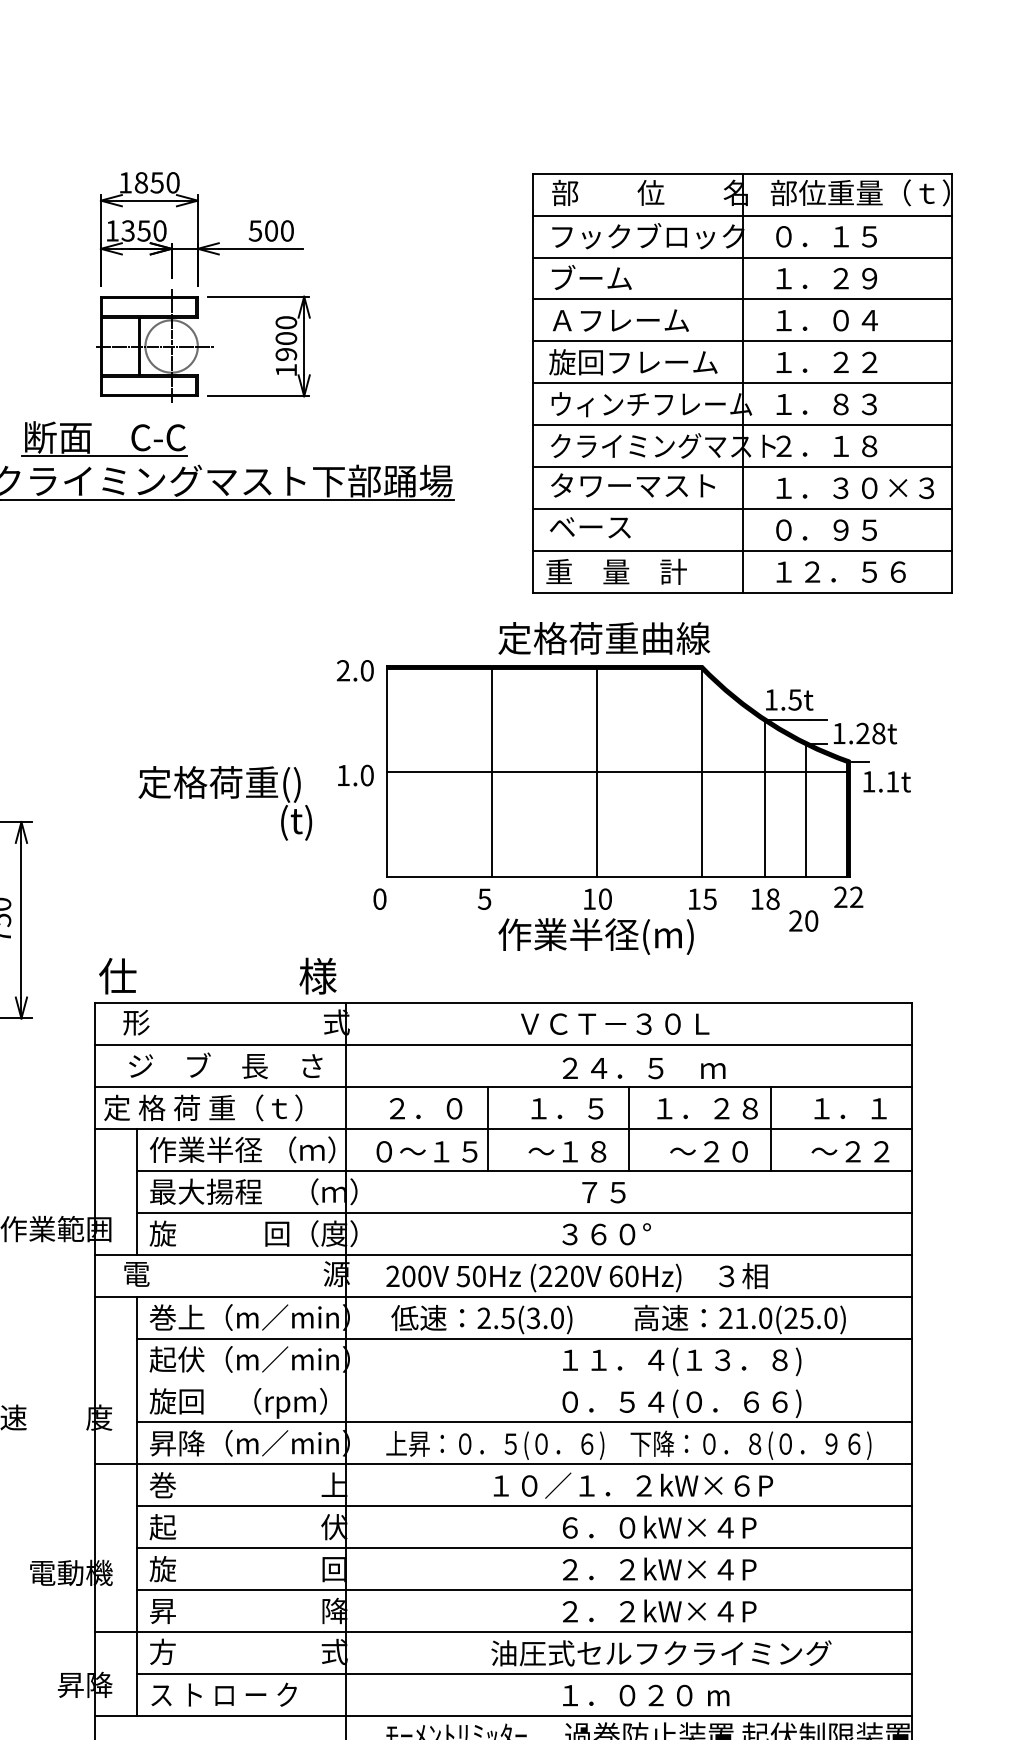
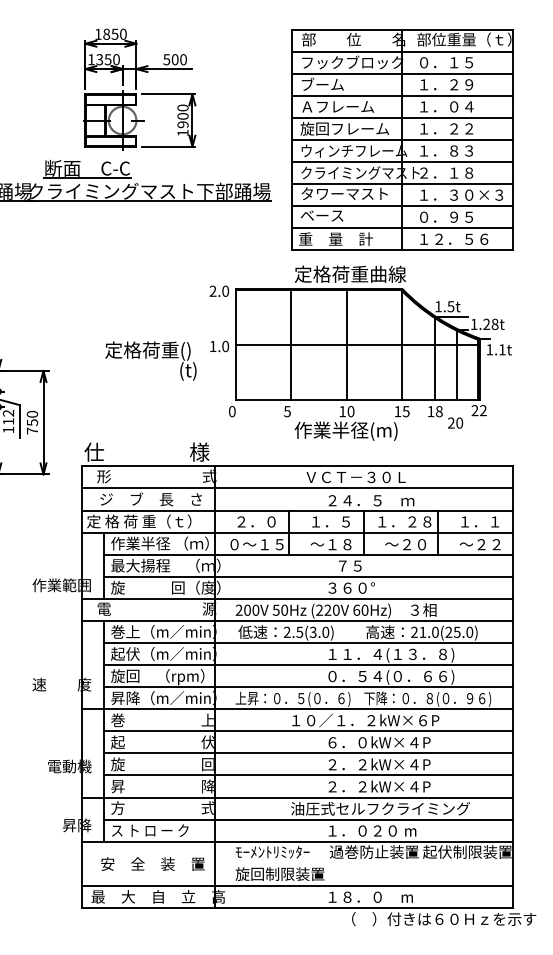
part: (742, 382) -> (402, 139), moved
line: (524, 1381) -> (308, 665), added

